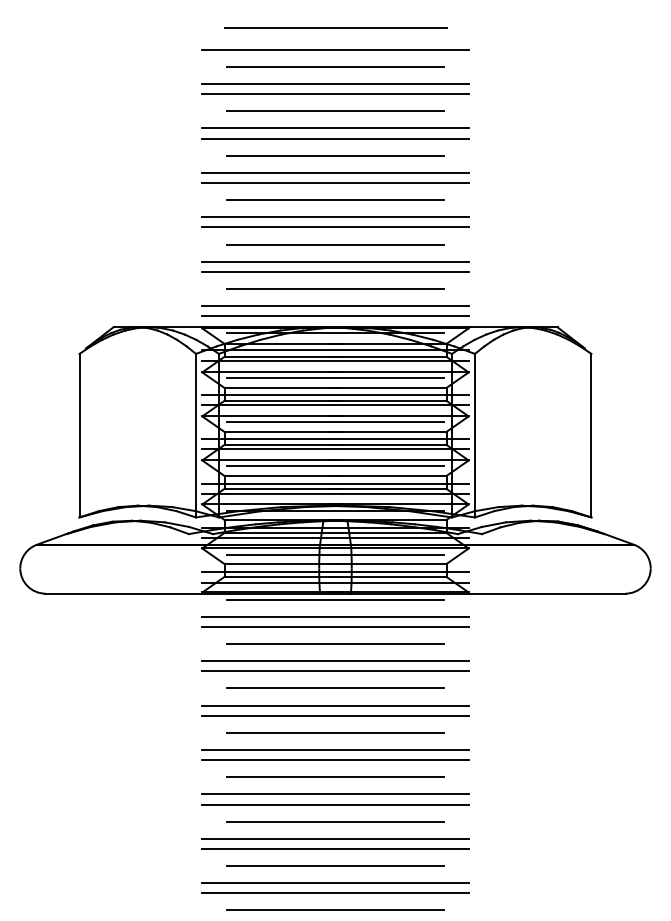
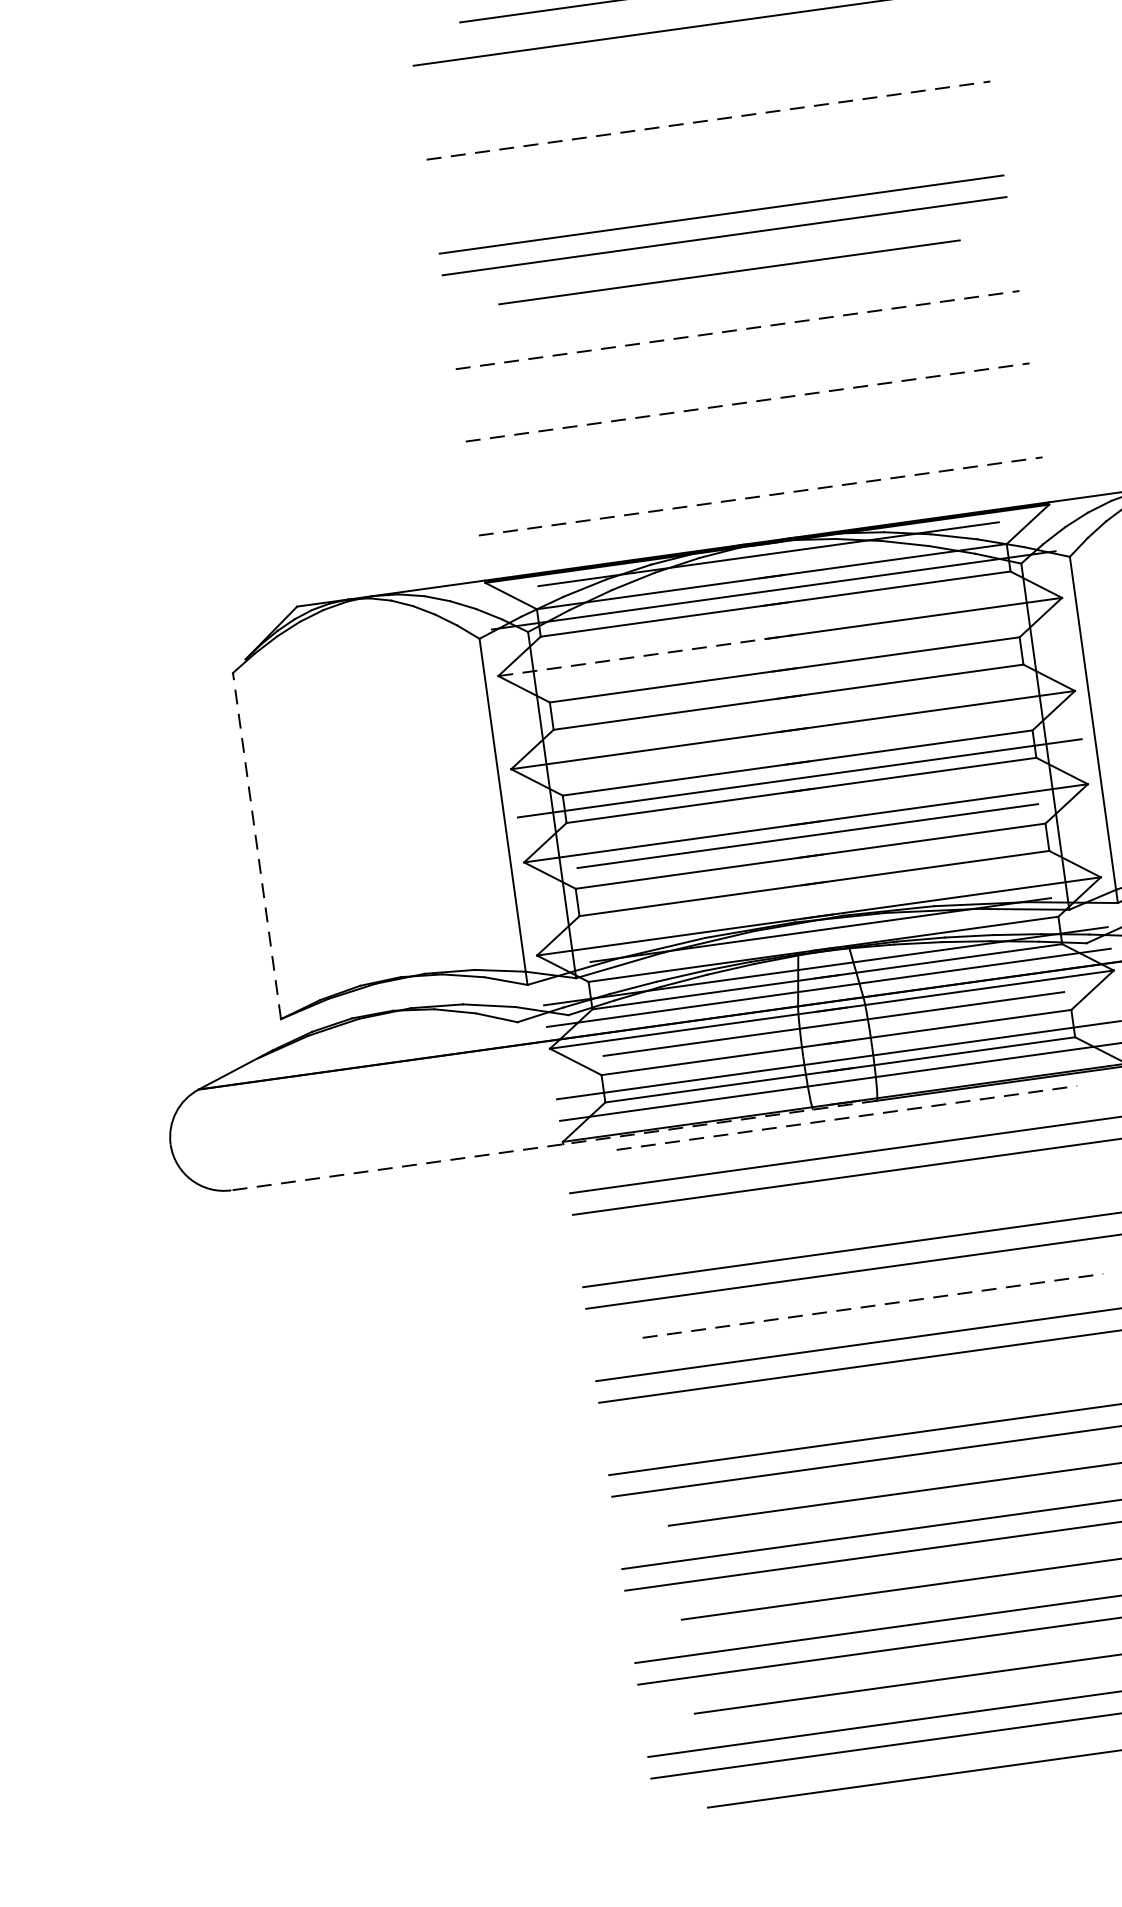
line: (335, 94) -> (698, 48), removed
line: (335, 111) -> (703, 84), removed
line: (336, 128) -> (710, 120), solid -> dashed
line: (335, 138) -> (711, 141), removed
line: (335, 155) -> (716, 177), removed
line: (335, 217) -> (734, 309), removed
line: (336, 227) -> (739, 330), solid -> dashed
line: (335, 244) -> (742, 366), removed
line: (336, 261) -> (749, 401), solid -> dashed
line: (335, 271) -> (750, 423), removed
line: (335, 288) -> (755, 459), removed
line: (336, 305) -> (762, 495), solid -> dashed
line: (335, 316) -> (763, 518), removed
line: (335, 360) -> (776, 611), removed
line: (272, 372) -> (646, 655), solid -> dashed
line: (335, 377) -> (781, 647), removed
line: (335, 394) -> (786, 683), removed
line: (335, 405) -> (789, 707), removed
line: (335, 422) -> (794, 743), removed
line: (79, 435) -> (256, 845), solid -> dashed
line: (335, 449) -> (802, 800), removed
line: (335, 483) -> (812, 872), removed
line: (335, 493) -> (815, 893), removed
line: (197, 593) -> (553, 1145), solid -> dashed
line: (335, 599) -> (846, 1117), solid -> dashed
line: (335, 644) -> (860, 1212), removed
line: (335, 688) -> (873, 1305), solid -> dashed
line: (335, 732) -> (885, 1399), removed

